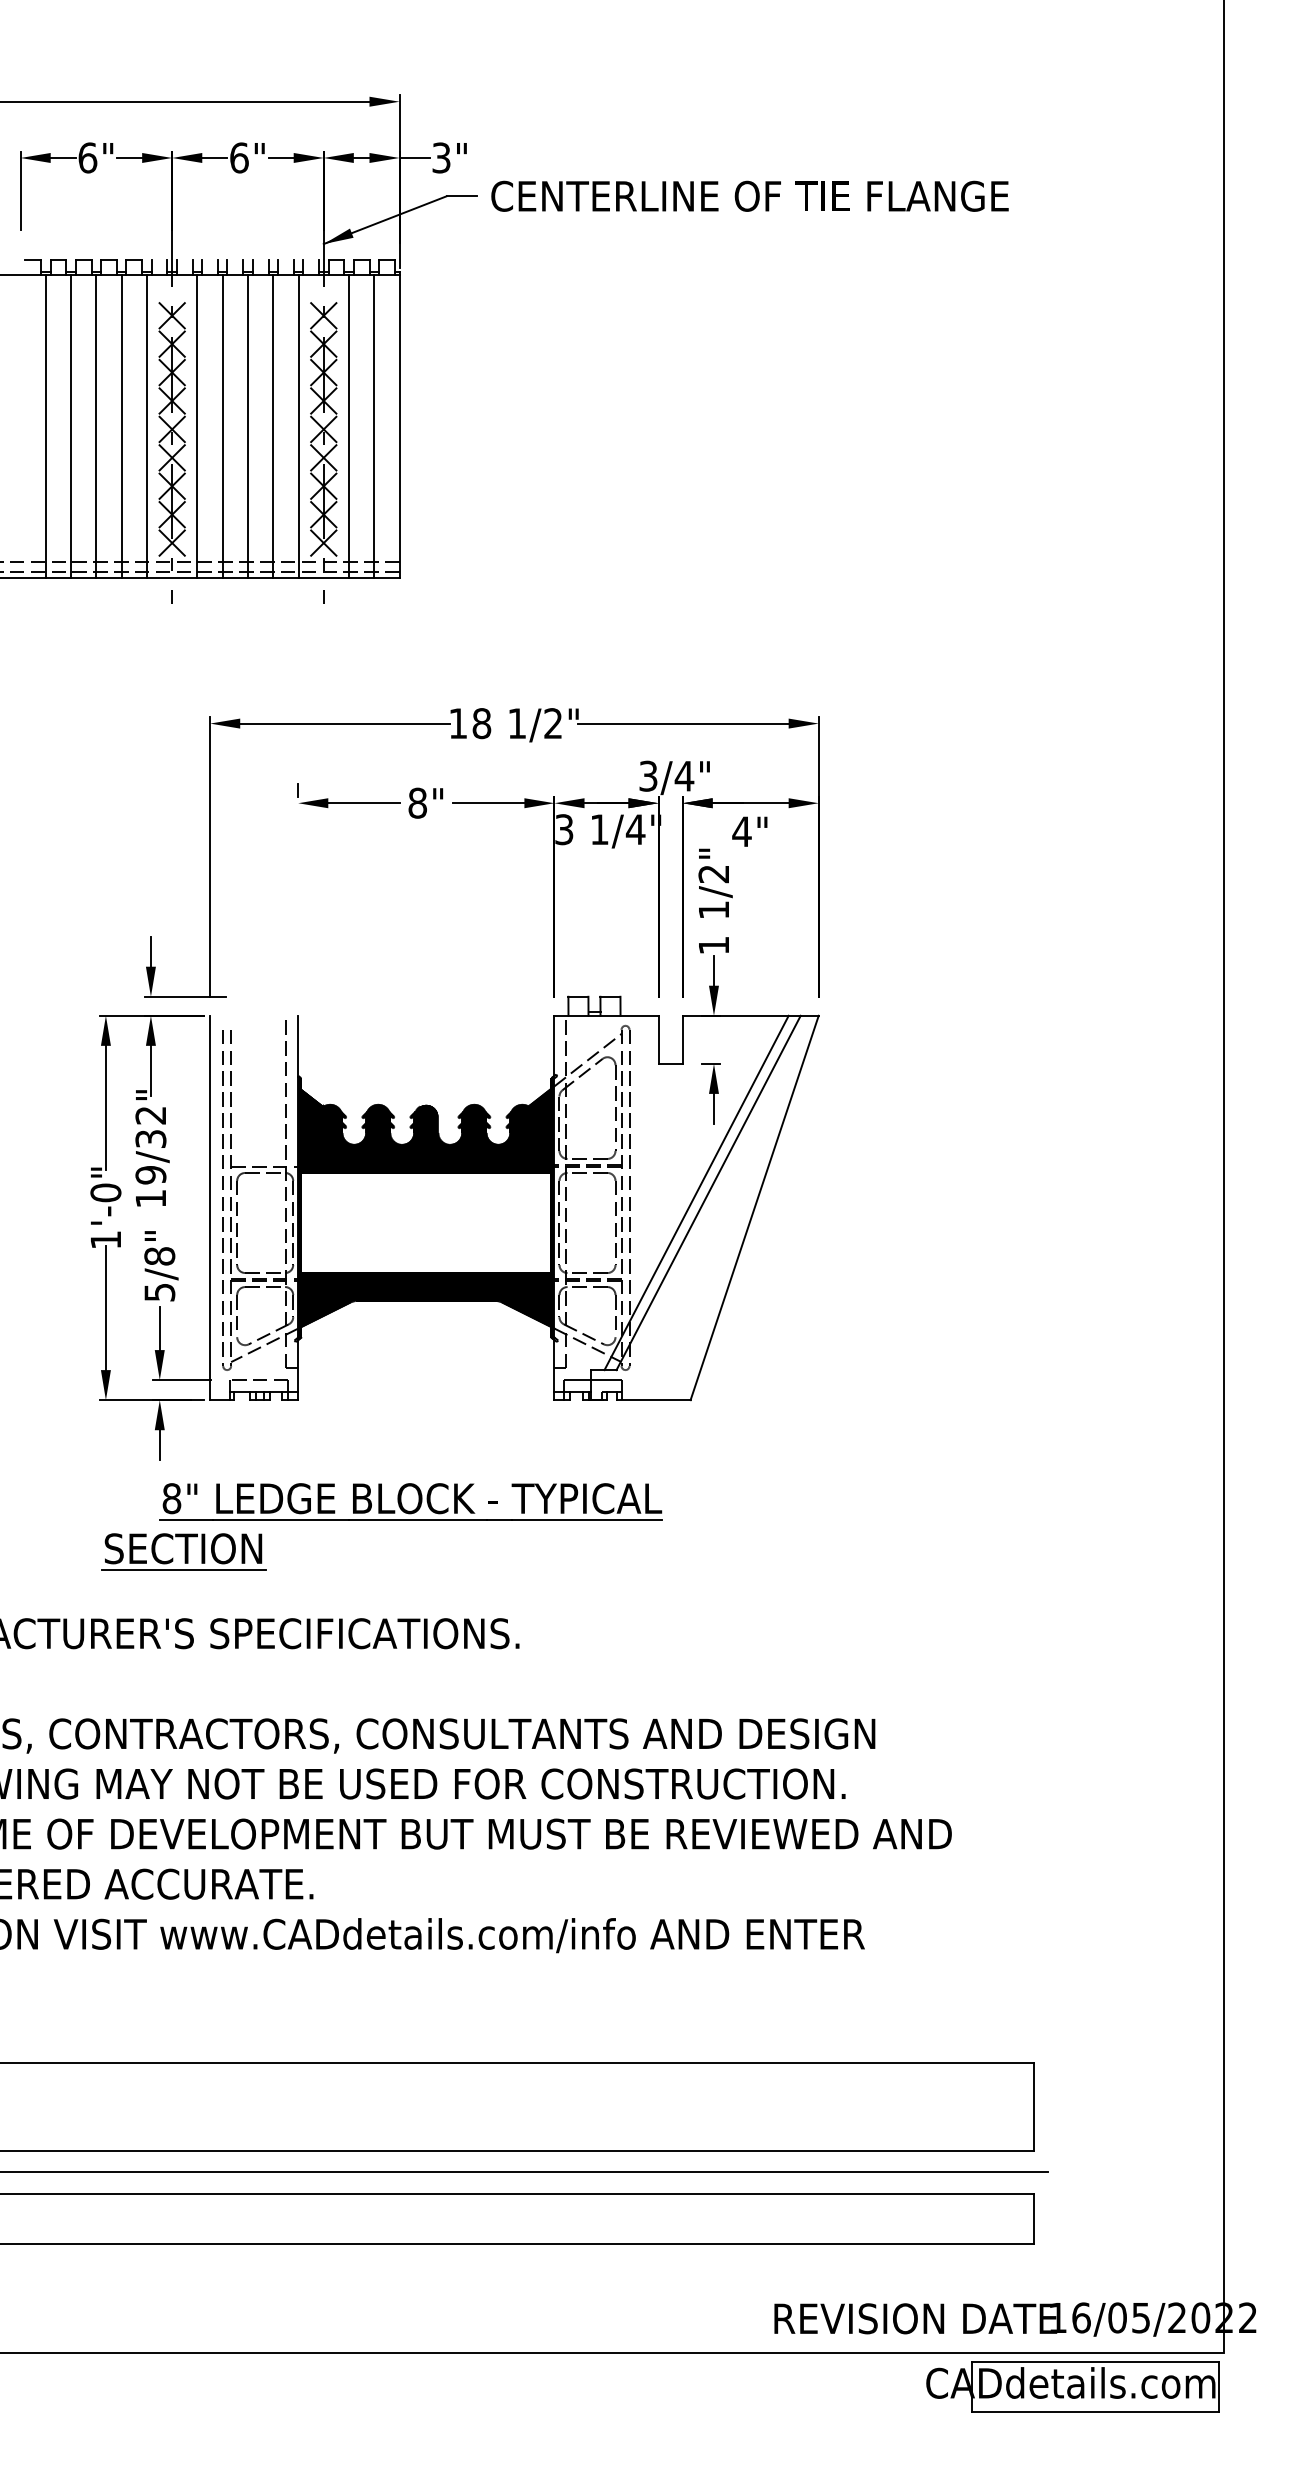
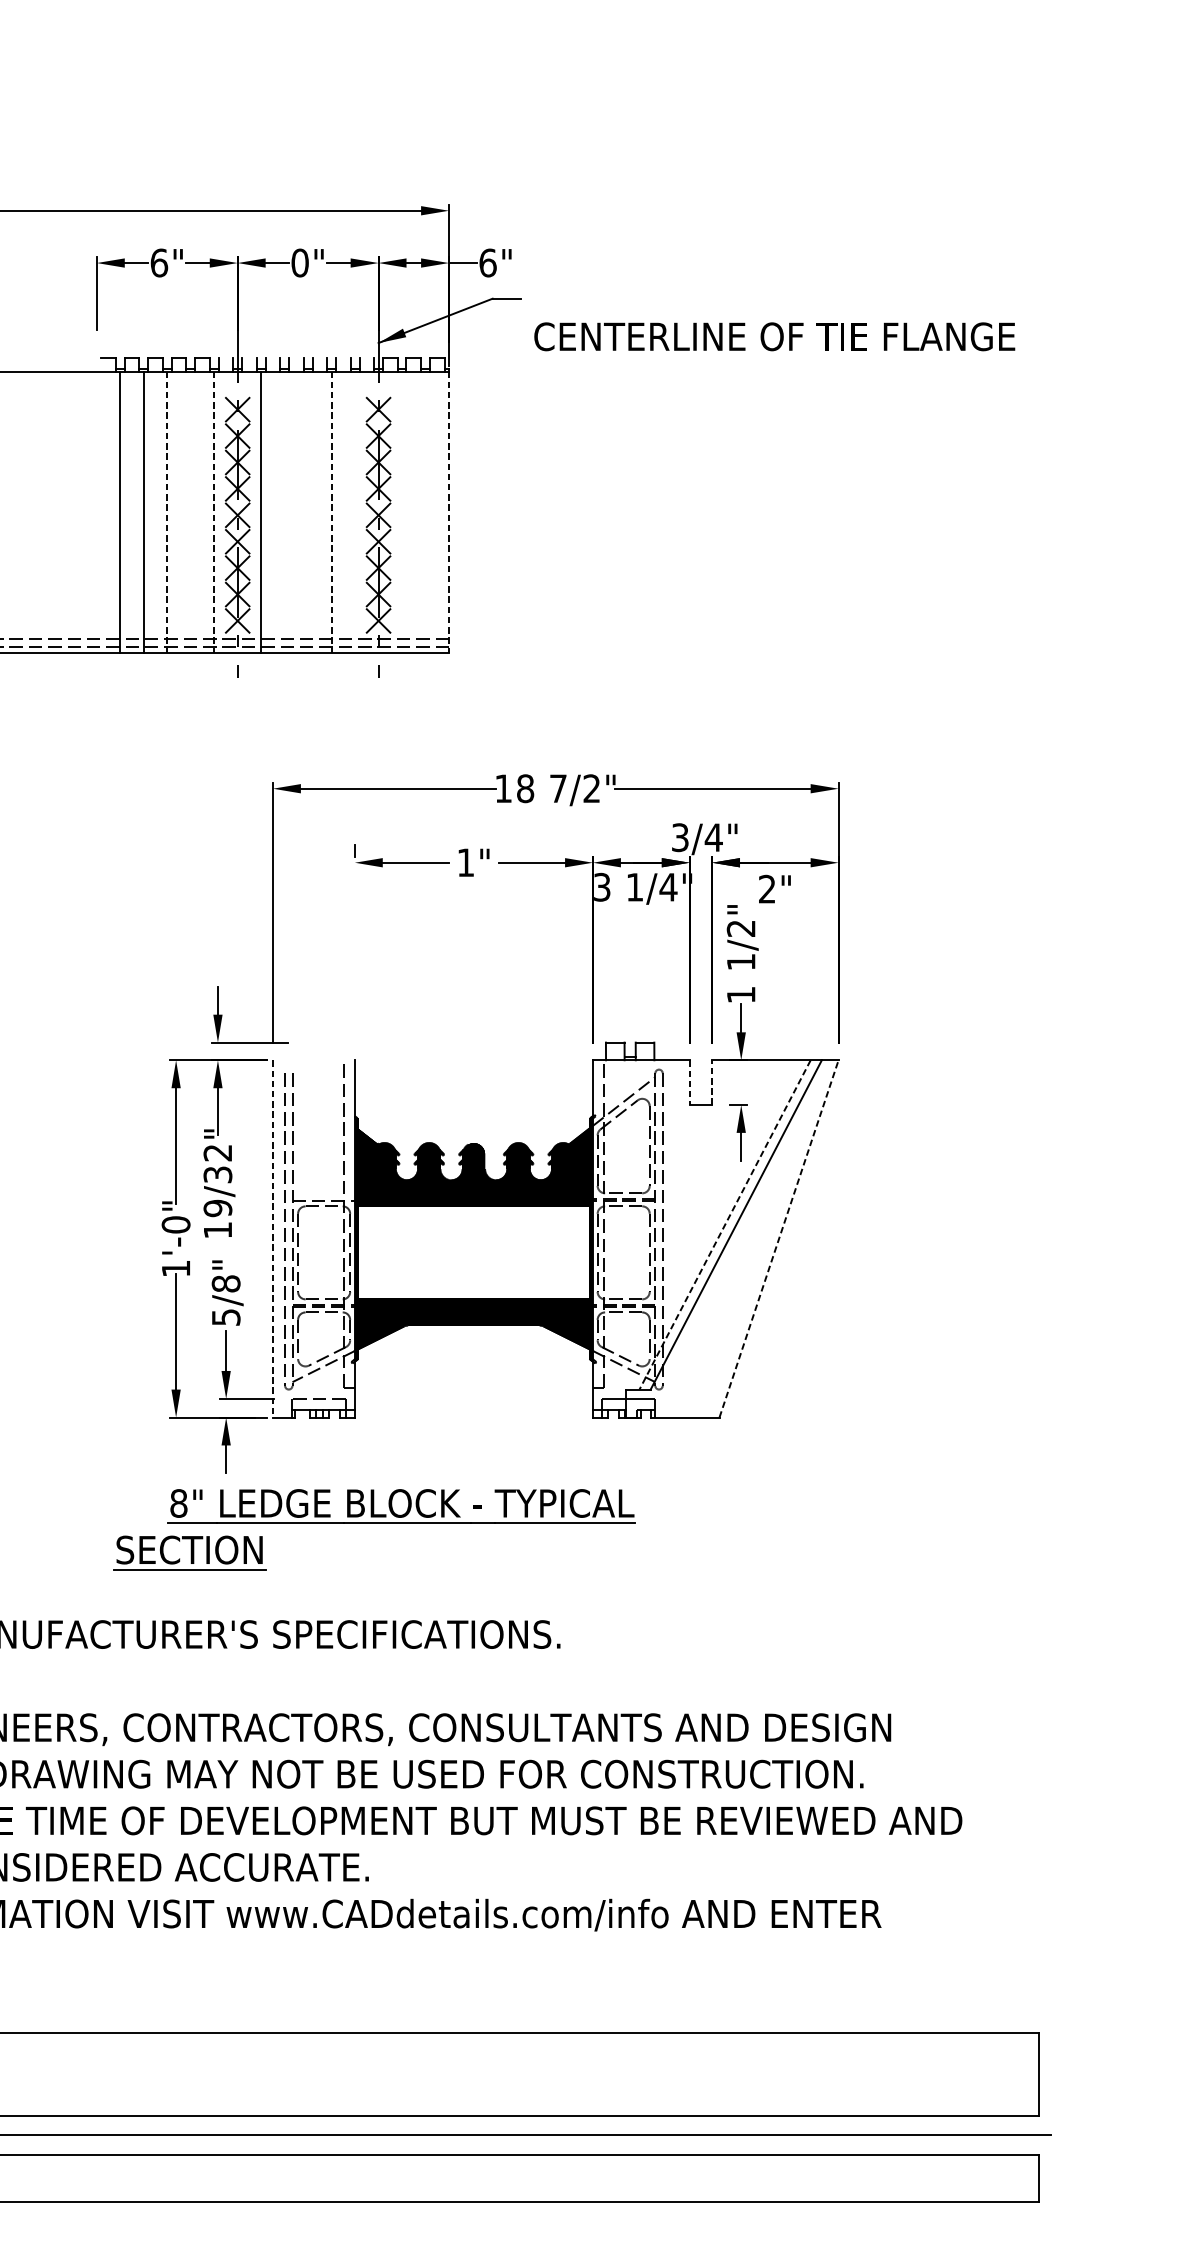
text: (239, 157) -> (300, 262), 6" -> 0"
text: (441, 157) -> (487, 262), 3" -> 6"
text: (749, 195) -> (774, 336), moved
line: (121, 425) -> (190, 511), removed
line: (222, 425) -> (284, 511), removed
line: (248, 425) -> (308, 511), removed
line: (298, 425) -> (355, 511), removed
line: (349, 425) -> (402, 511), removed
line: (374, 425) -> (425, 511), removed
line: (96, 426) -> (167, 512), solid -> dashed
line: (146, 426) -> (213, 512), solid -> dashed
line: (273, 426) -> (331, 512), solid -> dashed
line: (399, 426) -> (448, 512), solid -> dashed
text: (516, 723) -> (557, 788), 1/2" -> 7/2"
text: (417, 802) -> (465, 862), 8" -> 1"
text: (741, 831) -> (766, 889), 4" -> 2"
line: (682, 1039) -> (711, 1082), solid -> dashed
line: (658, 1040) -> (689, 1083), solid -> dashed
line: (696, 1192) -> (724, 1224), solid -> dashed
line: (754, 1207) -> (778, 1238), solid -> dashed
line: (210, 1208) -> (273, 1239), solid -> dashed
part: (381, 1526) -> (373, 1529), moved

